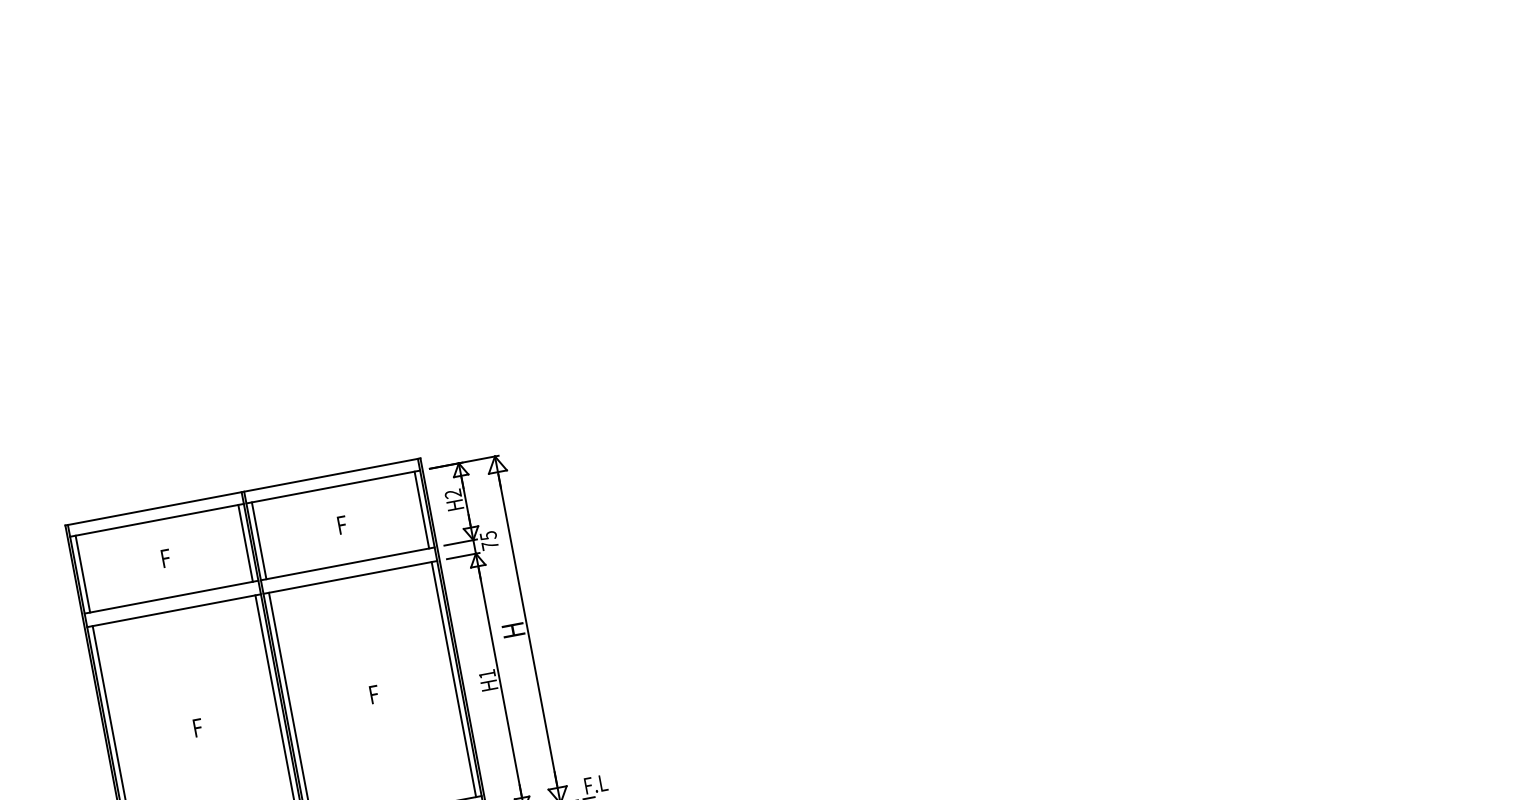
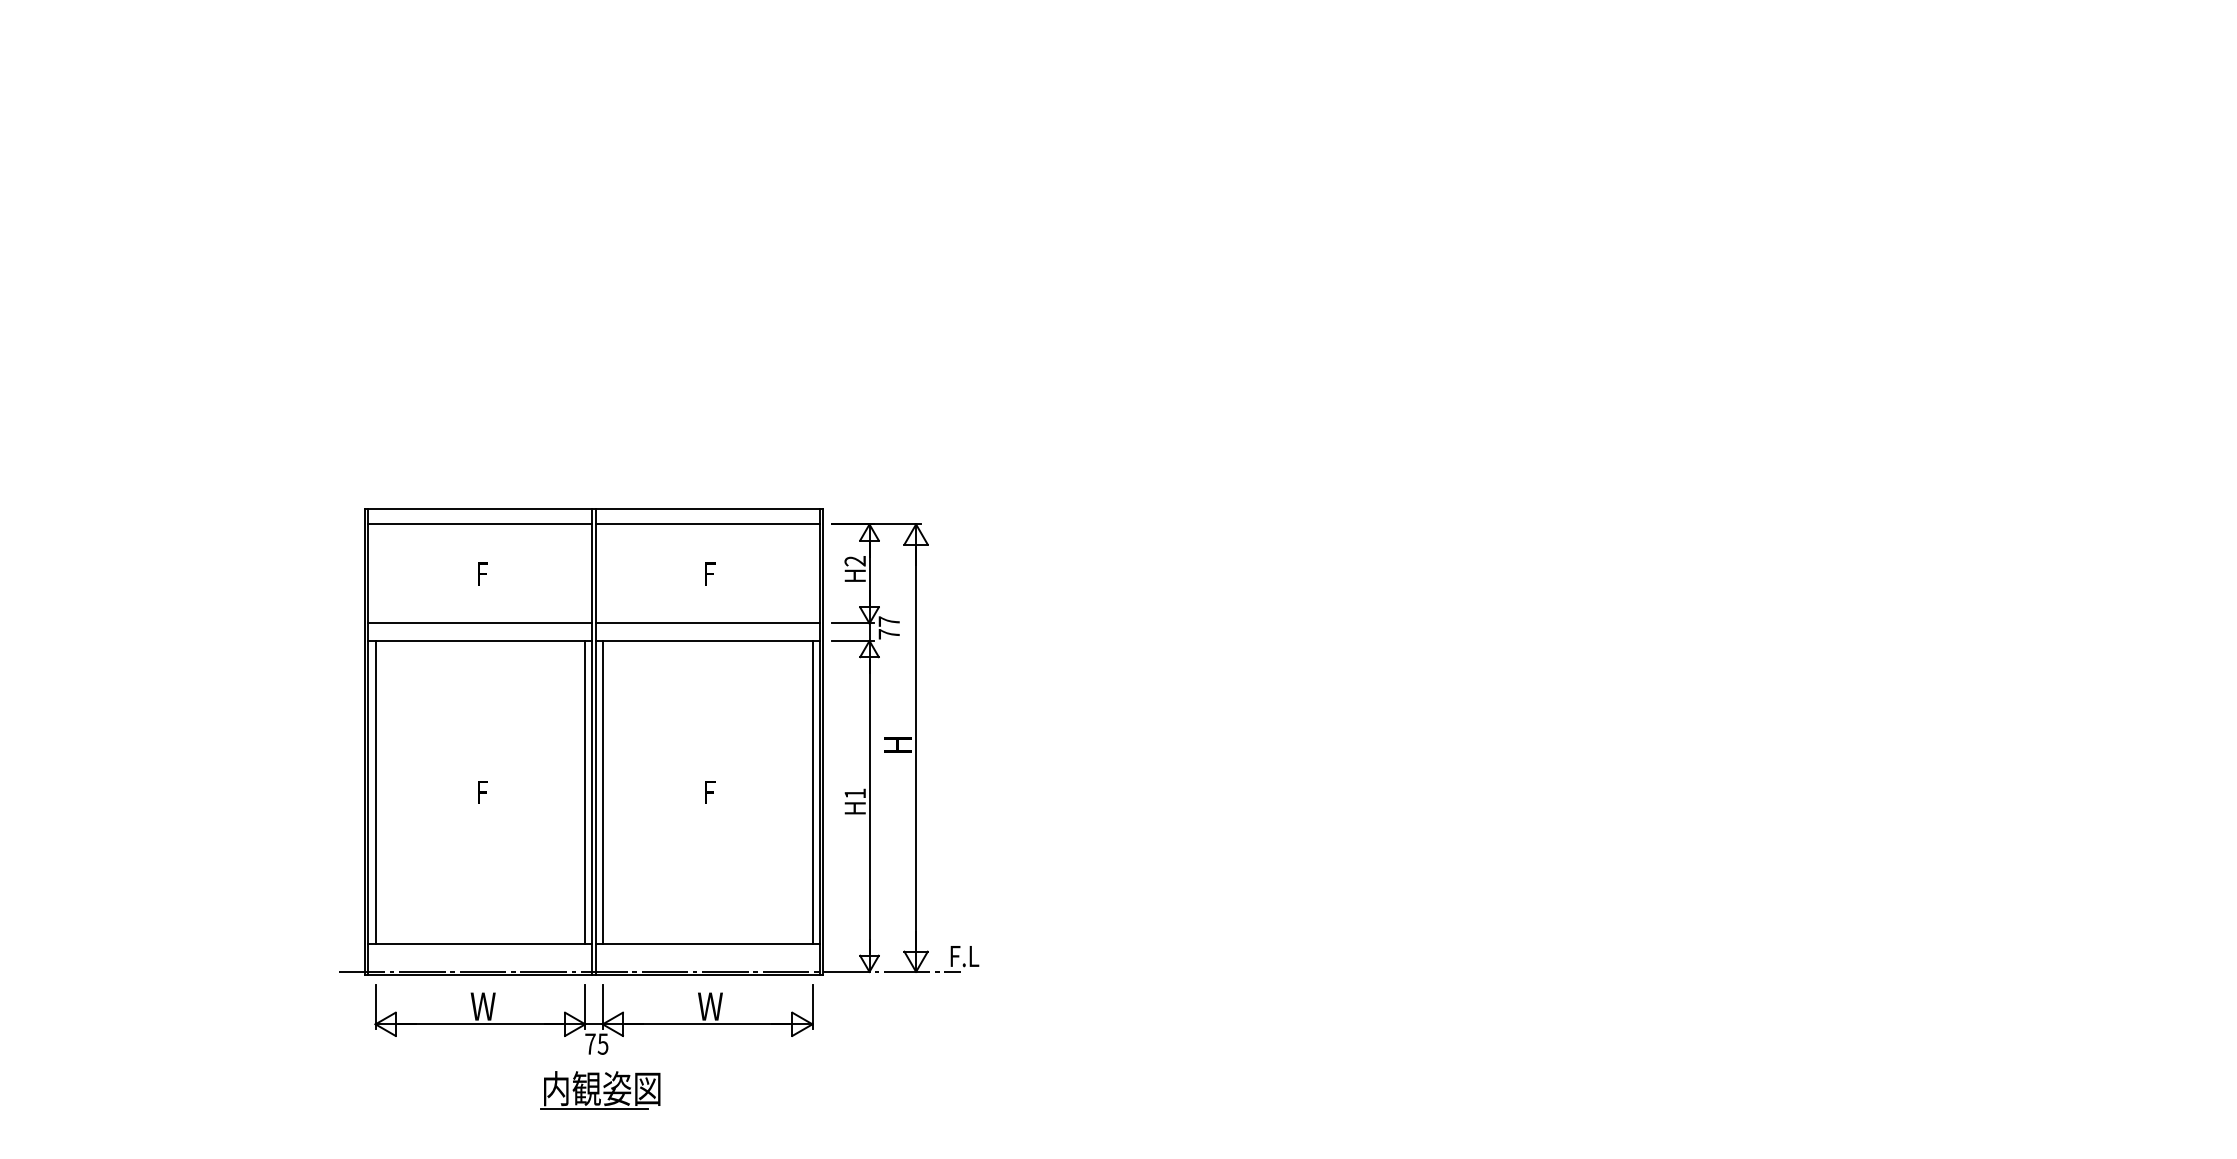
line: (421, 509) -> (812, 573), removed
text: (488, 535) -> (889, 621), 75 -> 77
line: (258, 540) -> (602, 573), removed
line: (245, 542) -> (585, 573), removed
line: (82, 573) -> (375, 573), removed

